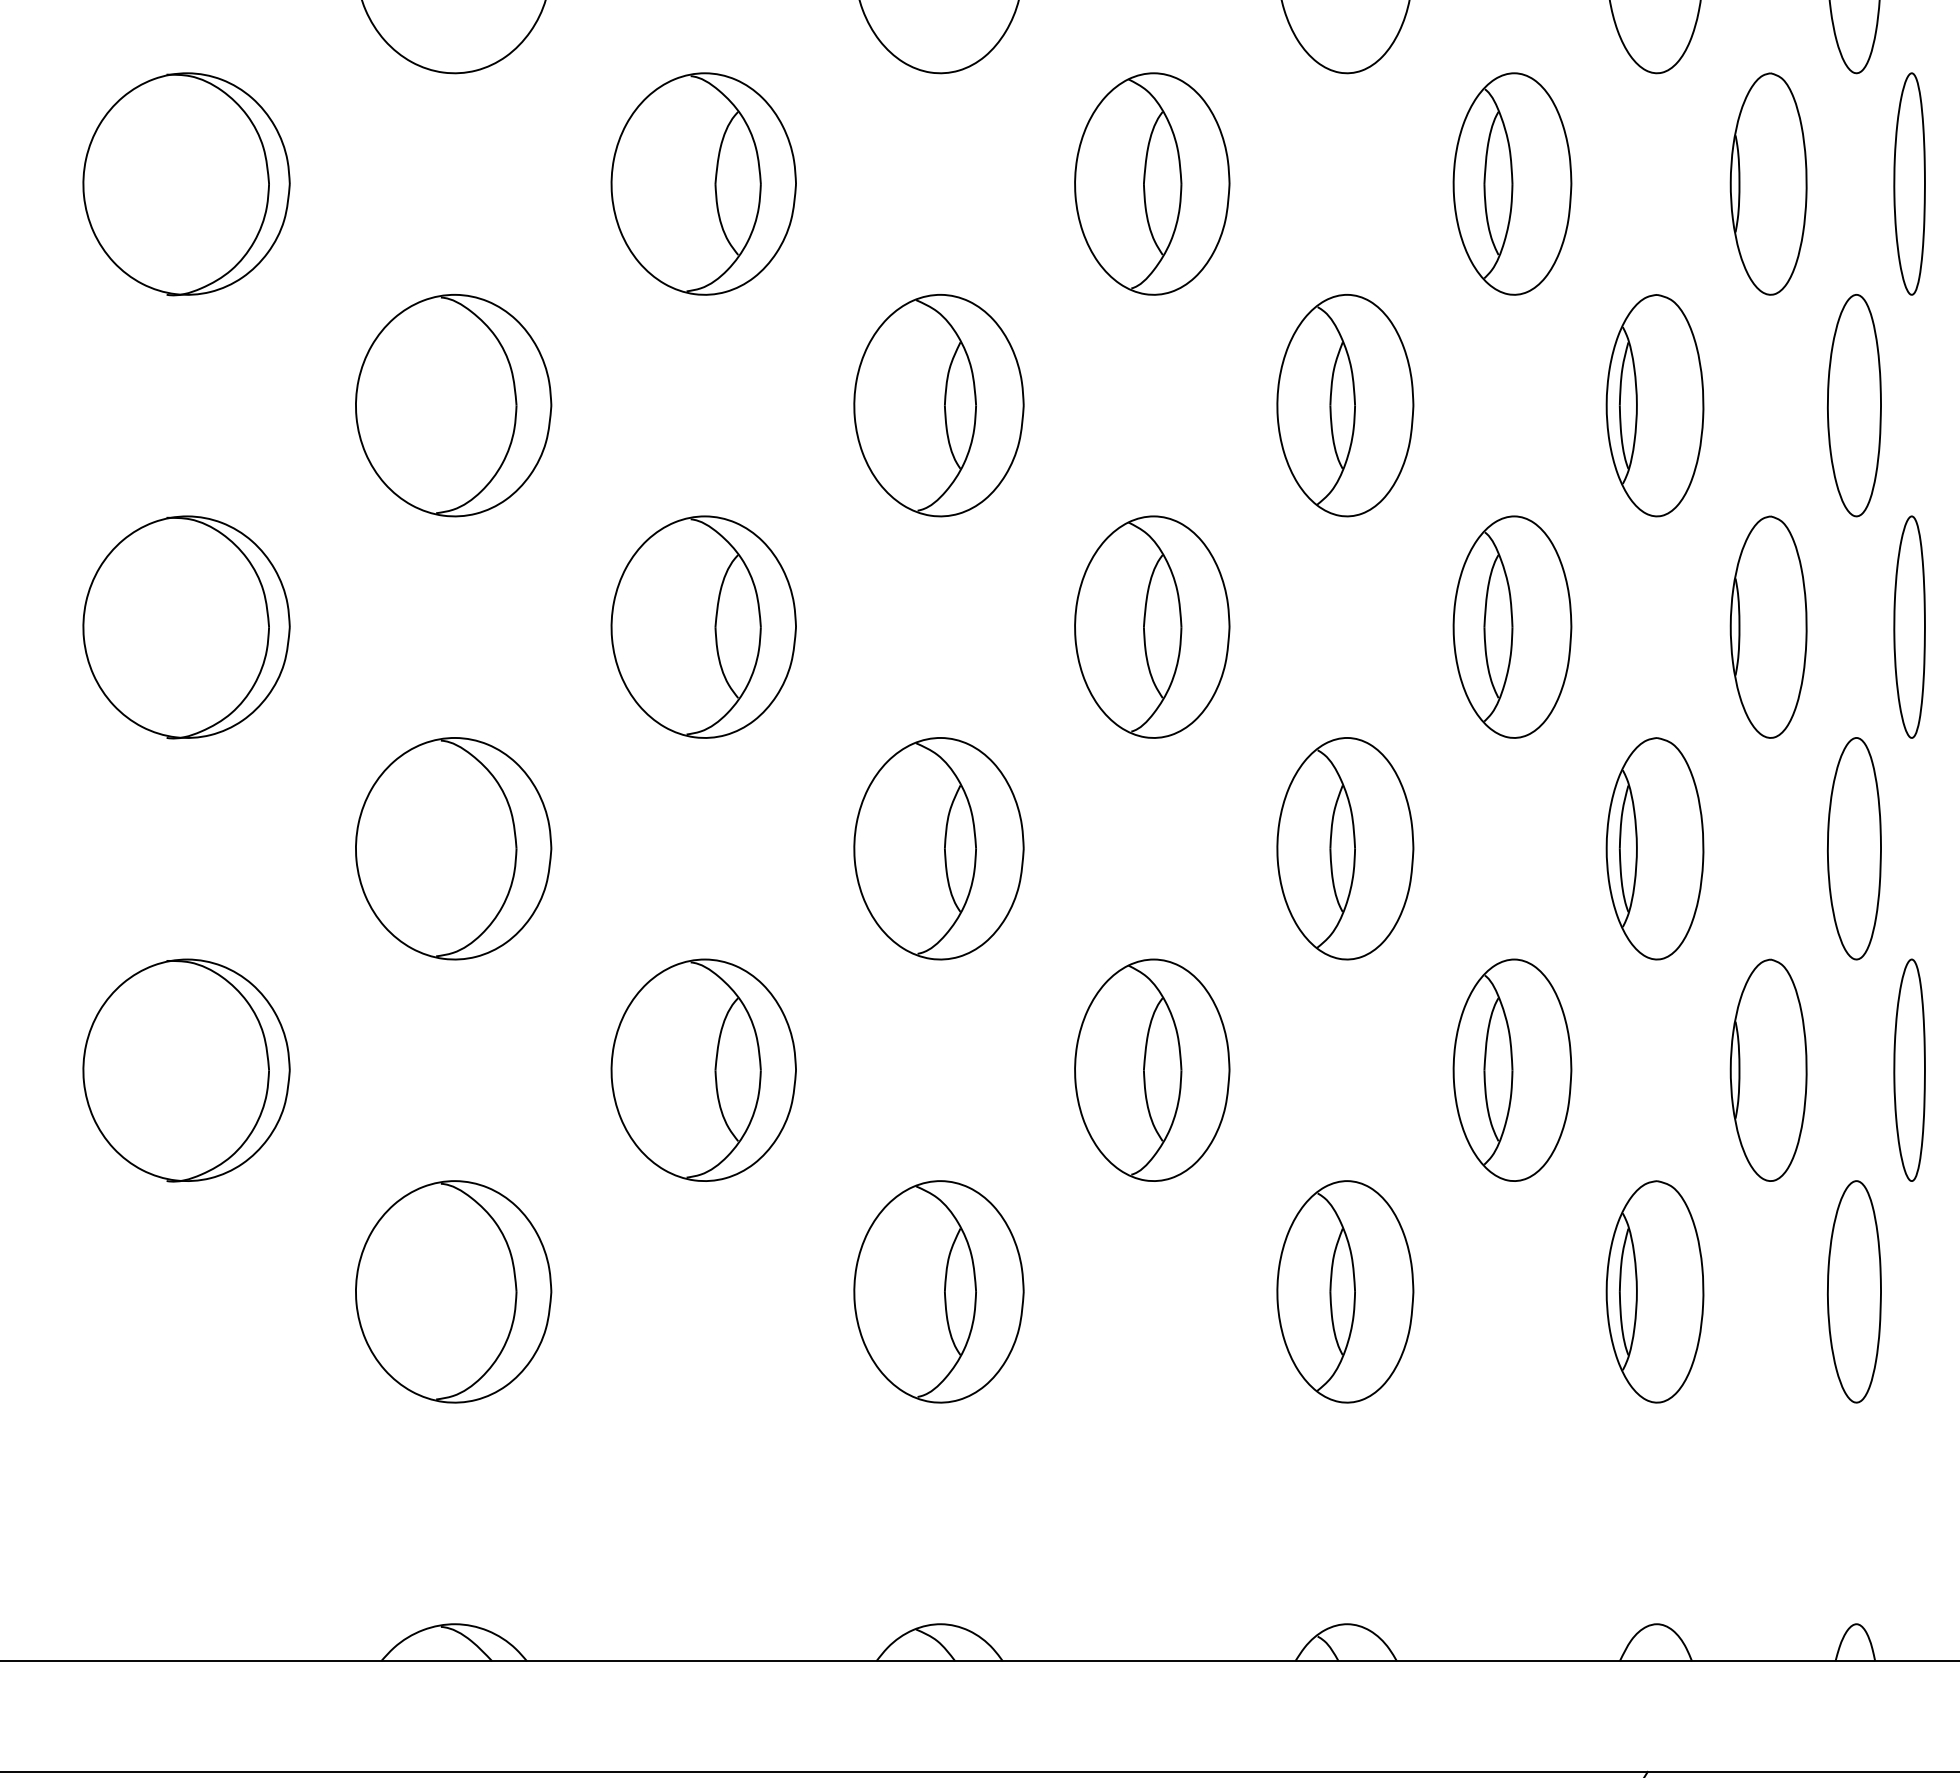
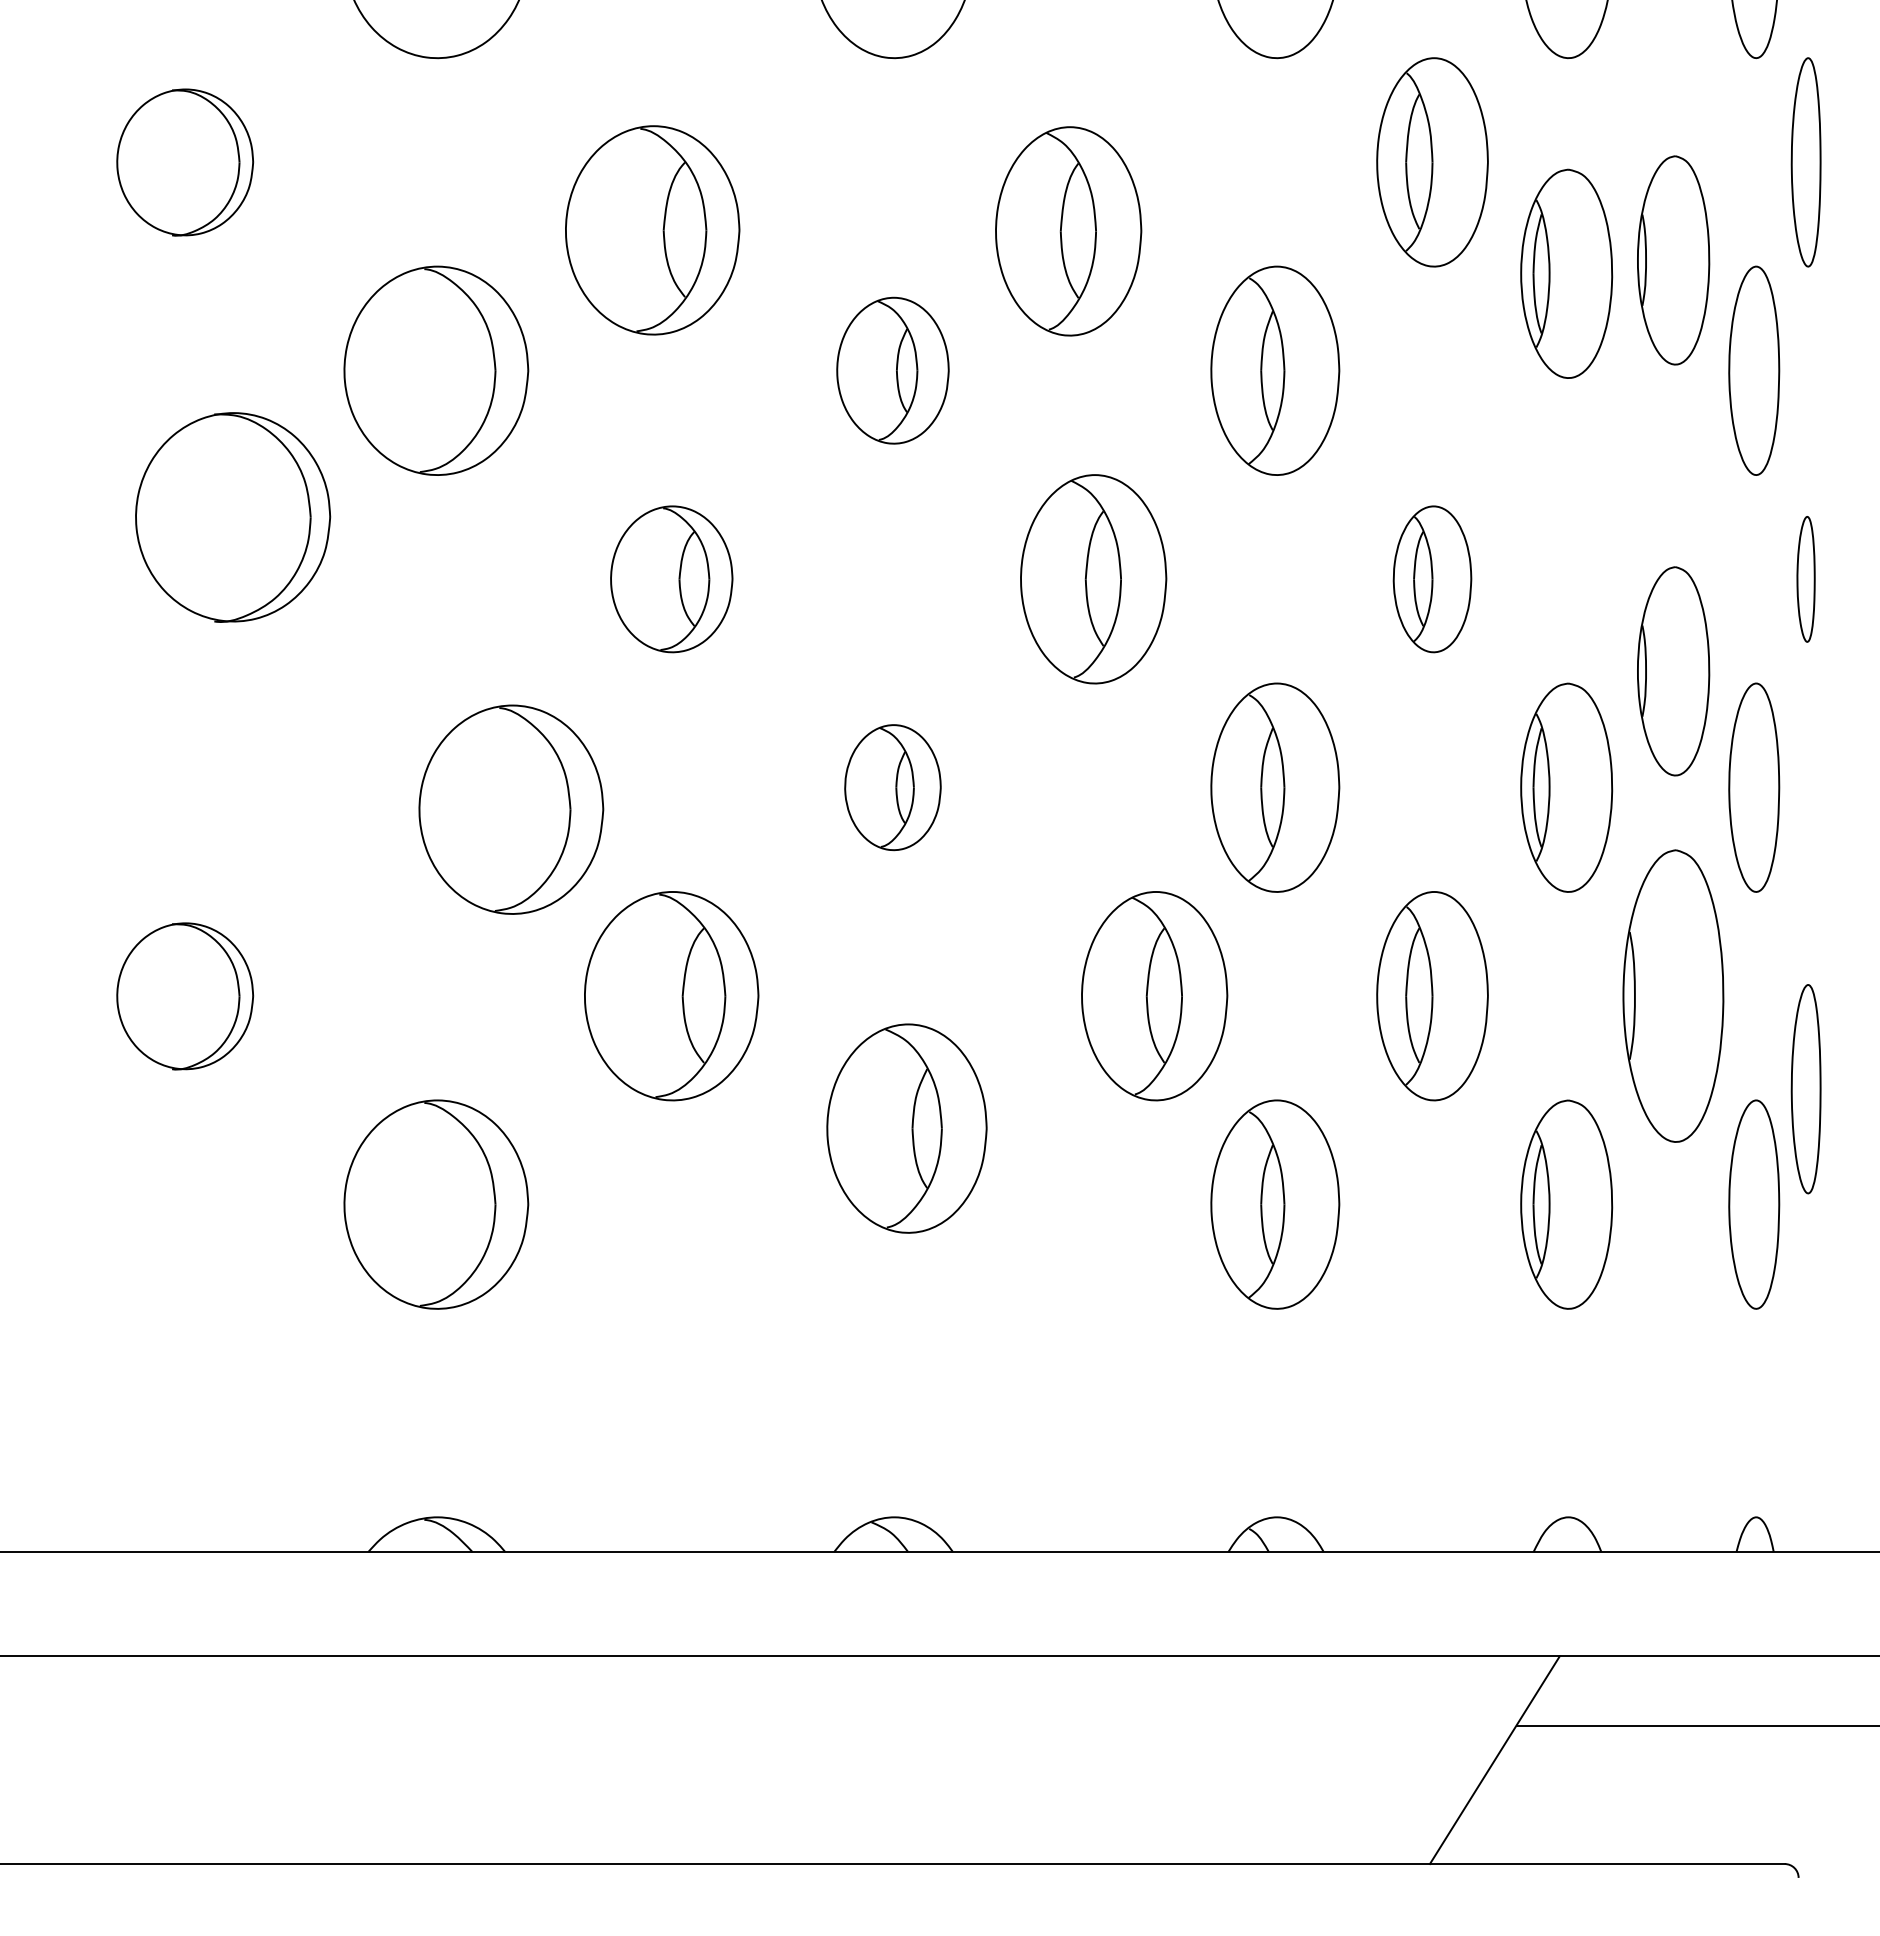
part: (187, 184) -> (185, 162), size x0.7
part: (703, 184) -> (652, 230), moved
part: (1152, 184) -> (1068, 231), moved
part: (1768, 184) -> (1673, 260), moved
part: (938, 405) -> (892, 370), size x0.7
part: (1654, 405) -> (1566, 273), moved
part: (187, 627) -> (233, 517), moved
part: (703, 627) -> (671, 579), size x0.7
part: (1512, 627) -> (1432, 579), size x0.7
part: (1768, 627) -> (1673, 671), moved
part: (1908, 627) -> (1805, 579), size x0.6
part: (453, 848) -> (511, 809), moved
part: (938, 848) -> (892, 787), size x0.6
part: (187, 1070) -> (185, 996), size x0.7
part: (1152, 1070) -> (1154, 996), moved
part: (1768, 1070) -> (1673, 996), size x1.4
part: (1908, 1070) -> (1805, 1089), moved
part: (938, 1291) -> (906, 1128), moved

